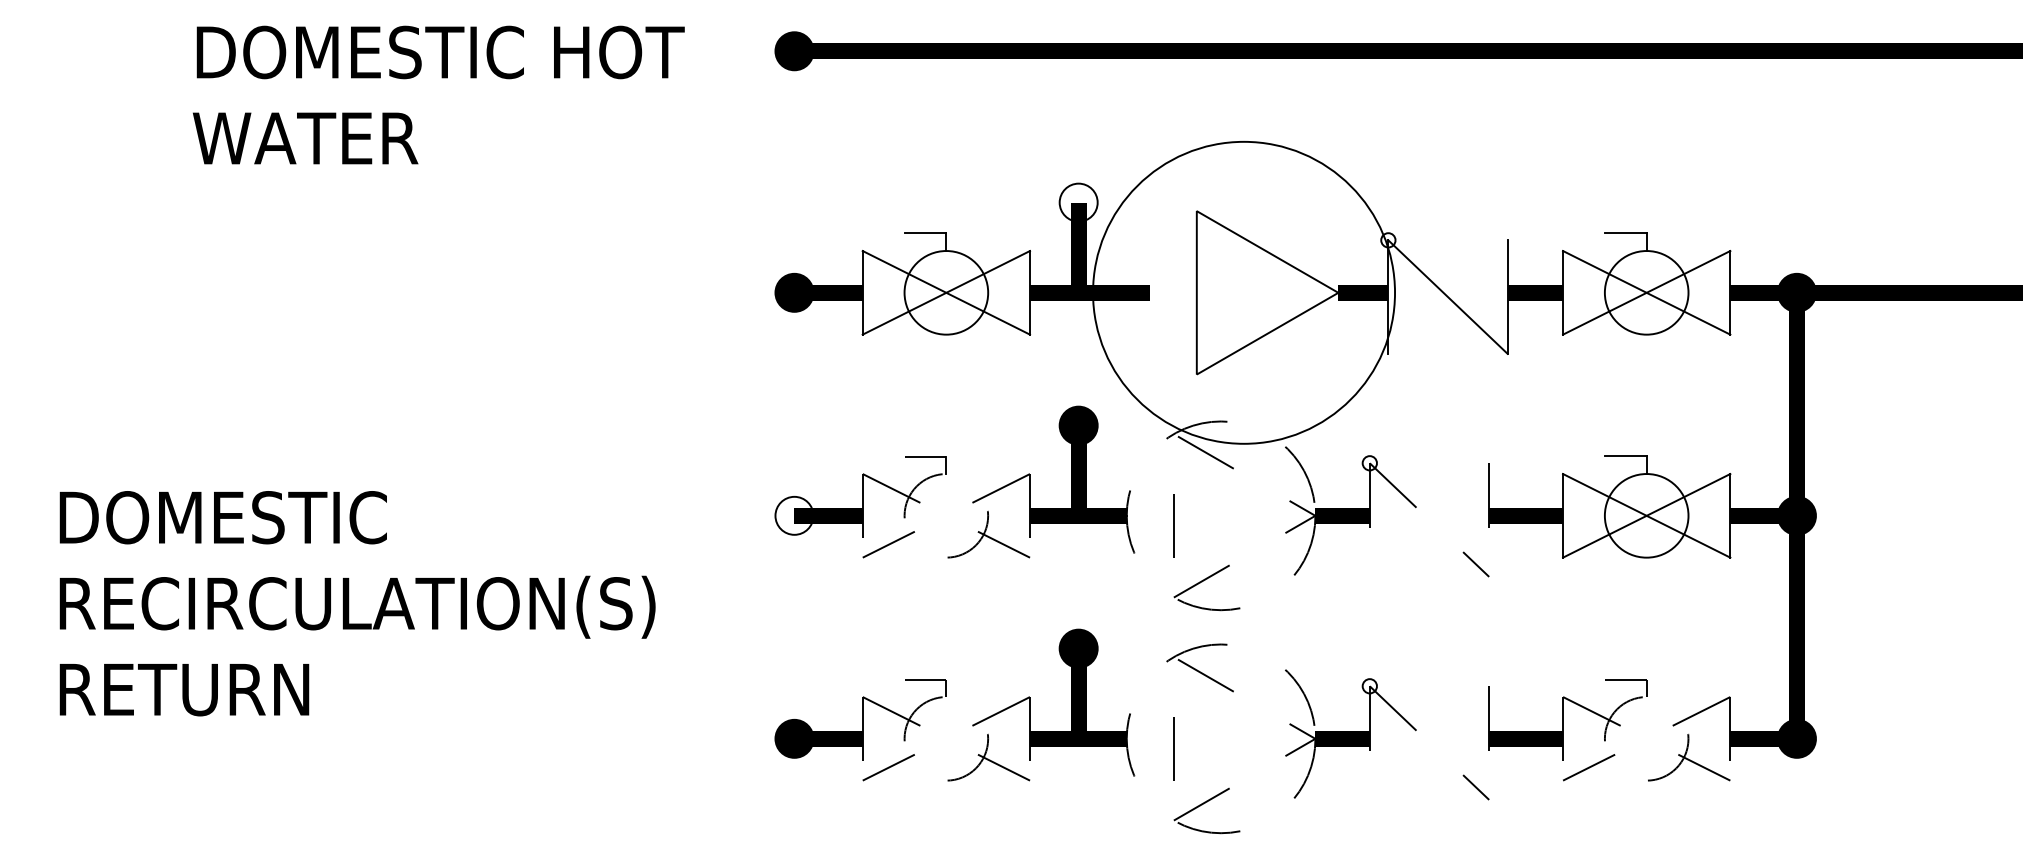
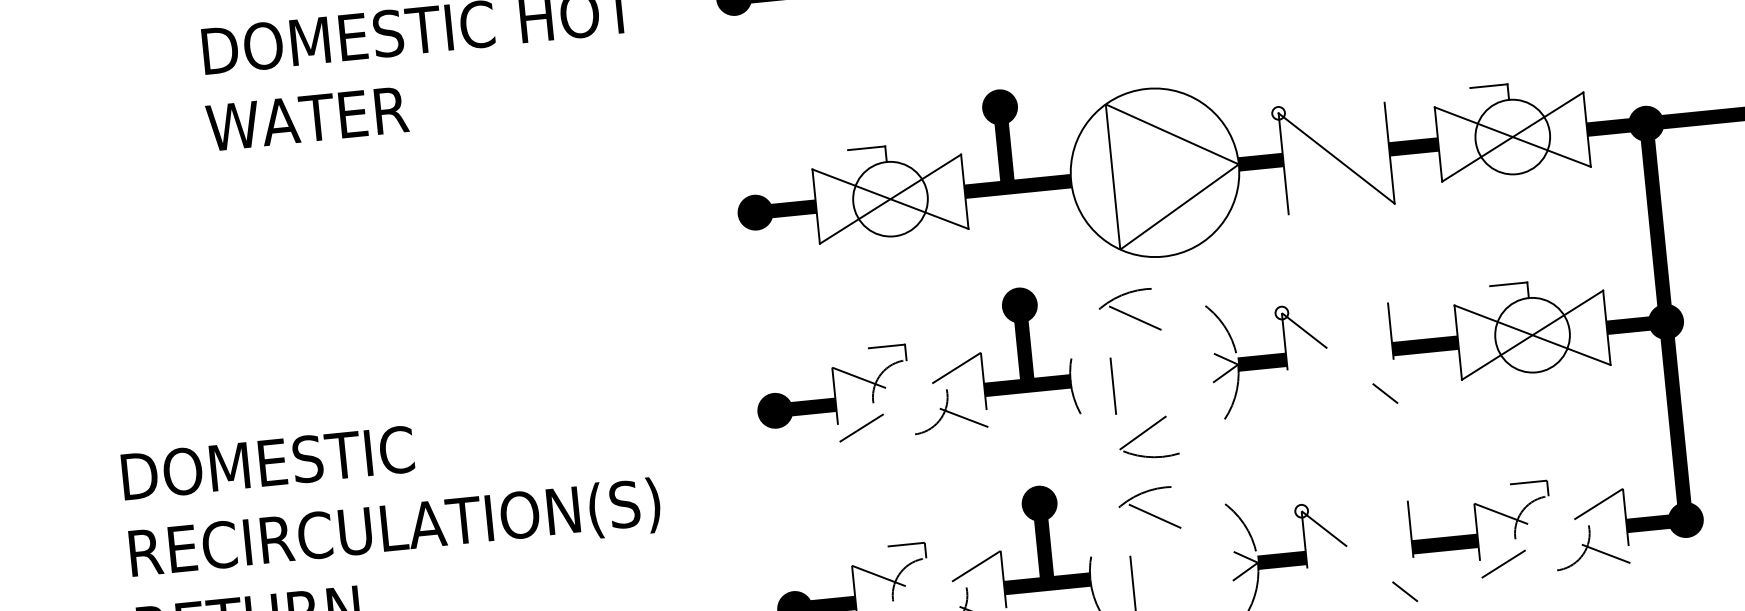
fill: (1078, 202) -> (999, 107), added
circle: (1243, 292) -> (1154, 172), size x0.62
fill: (794, 515) -> (775, 410), added

